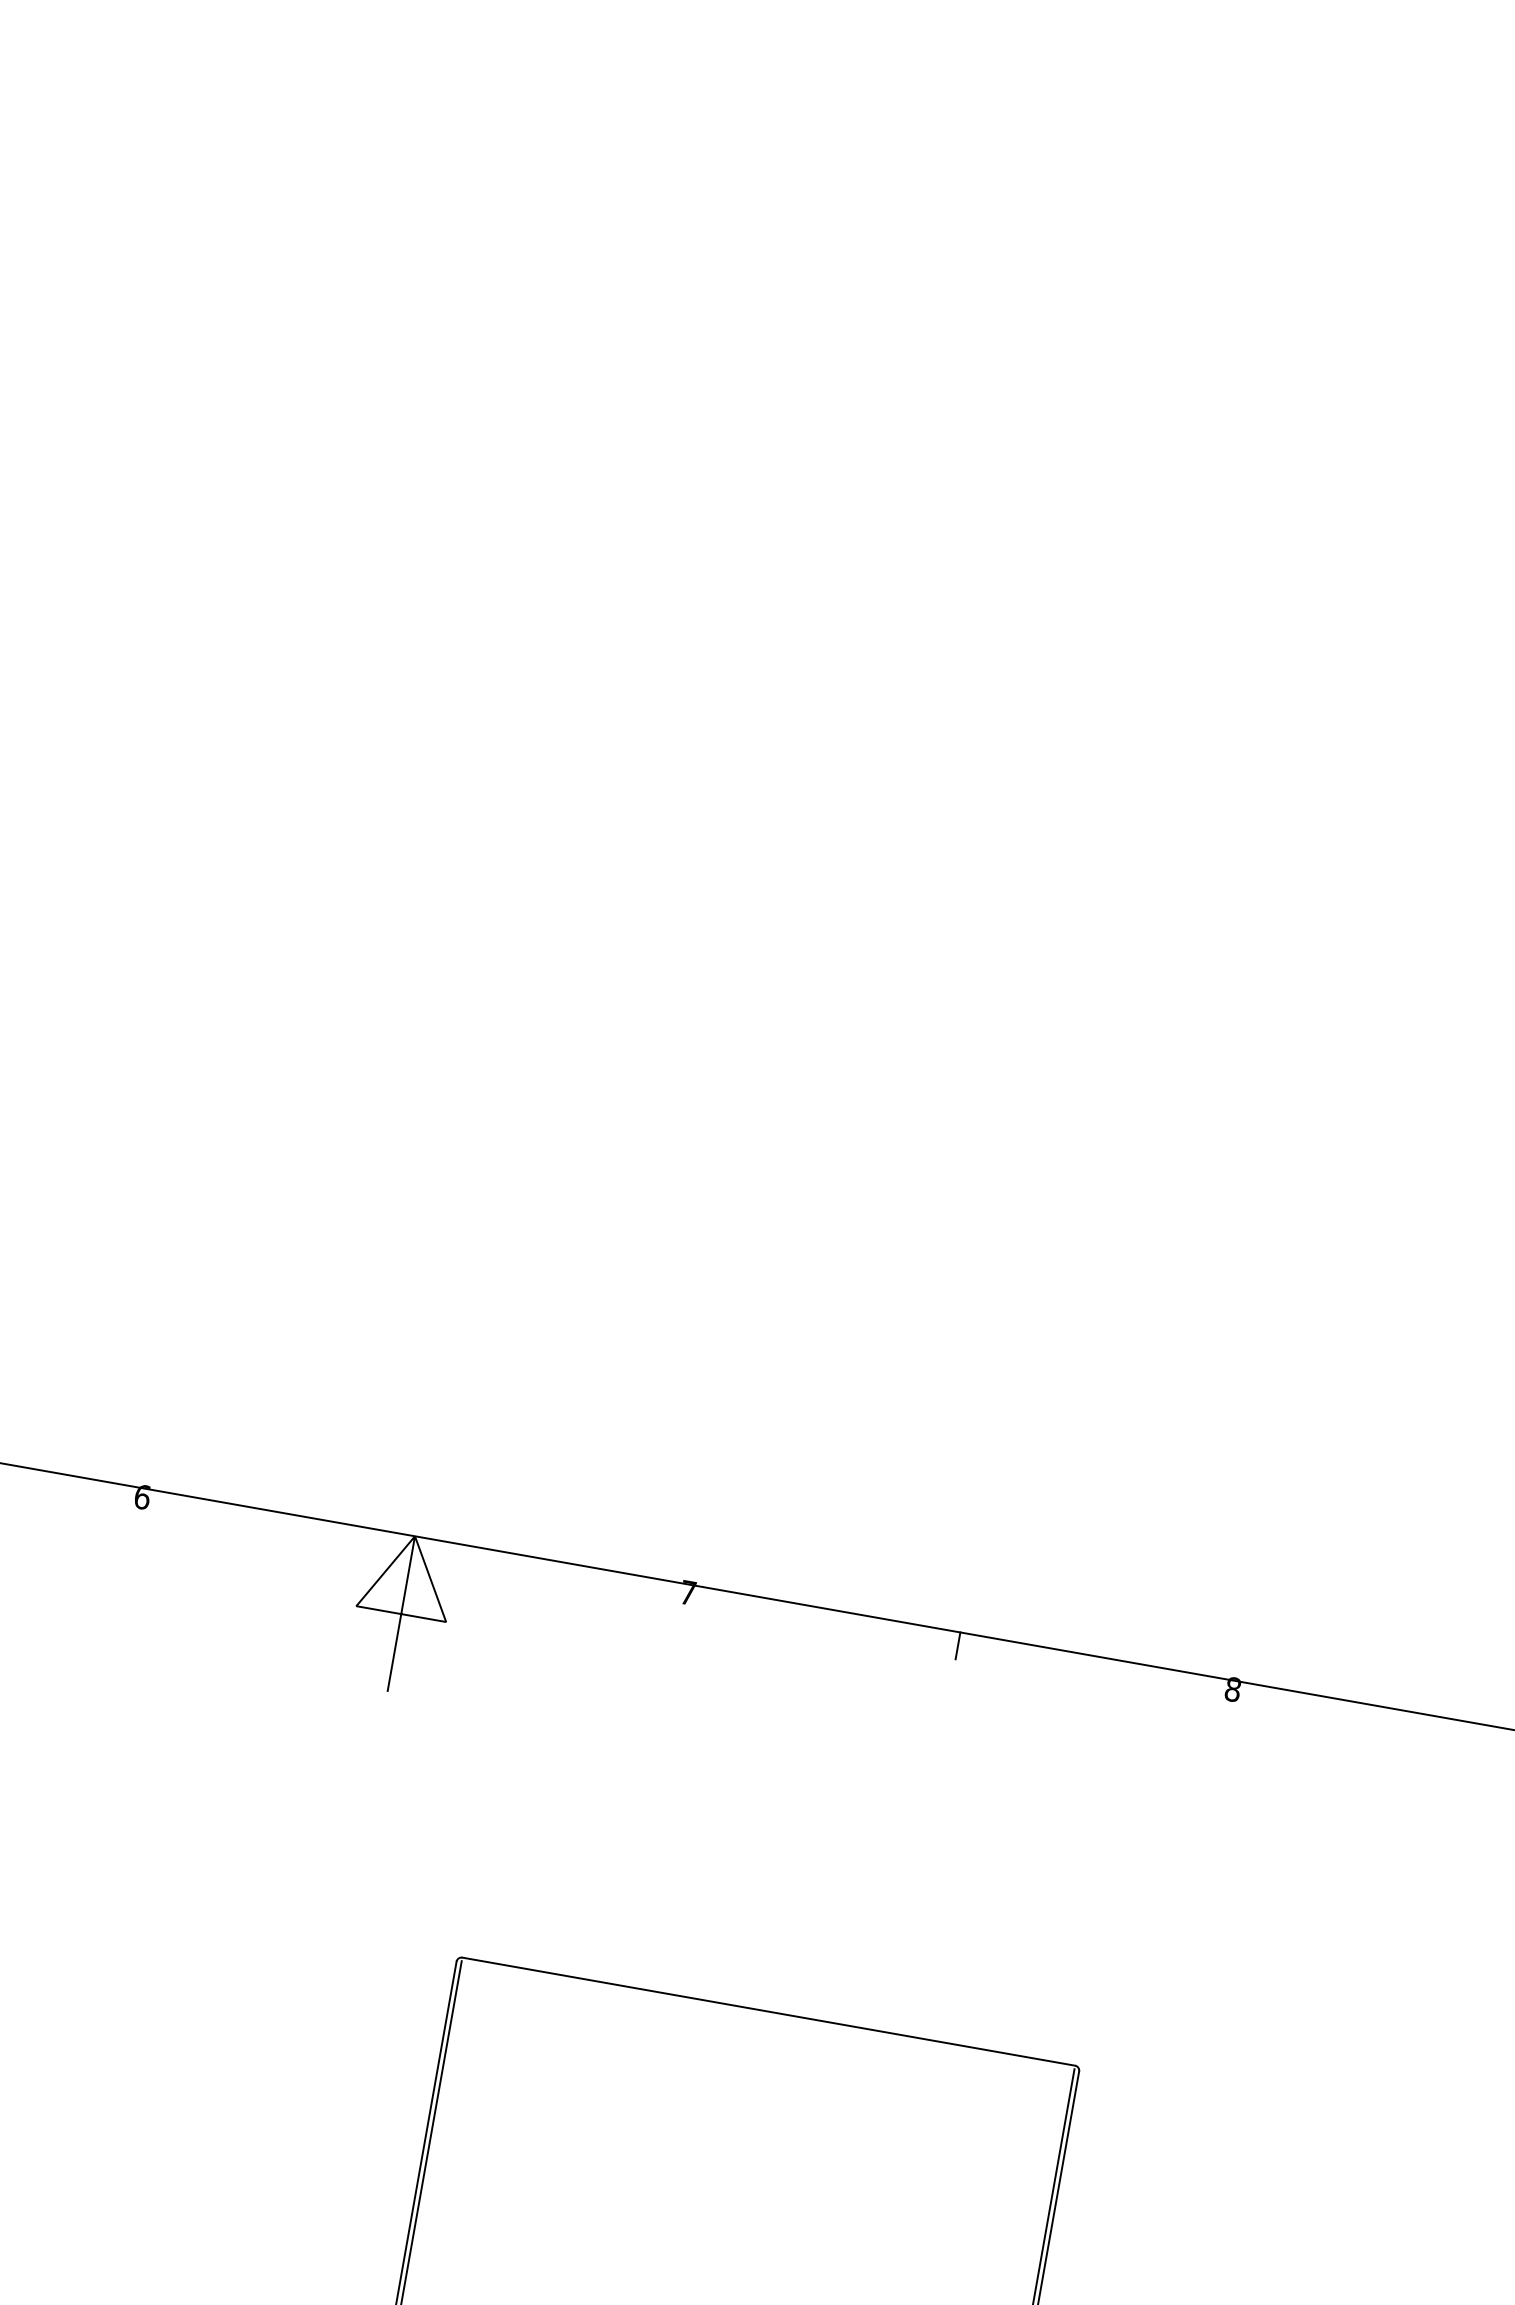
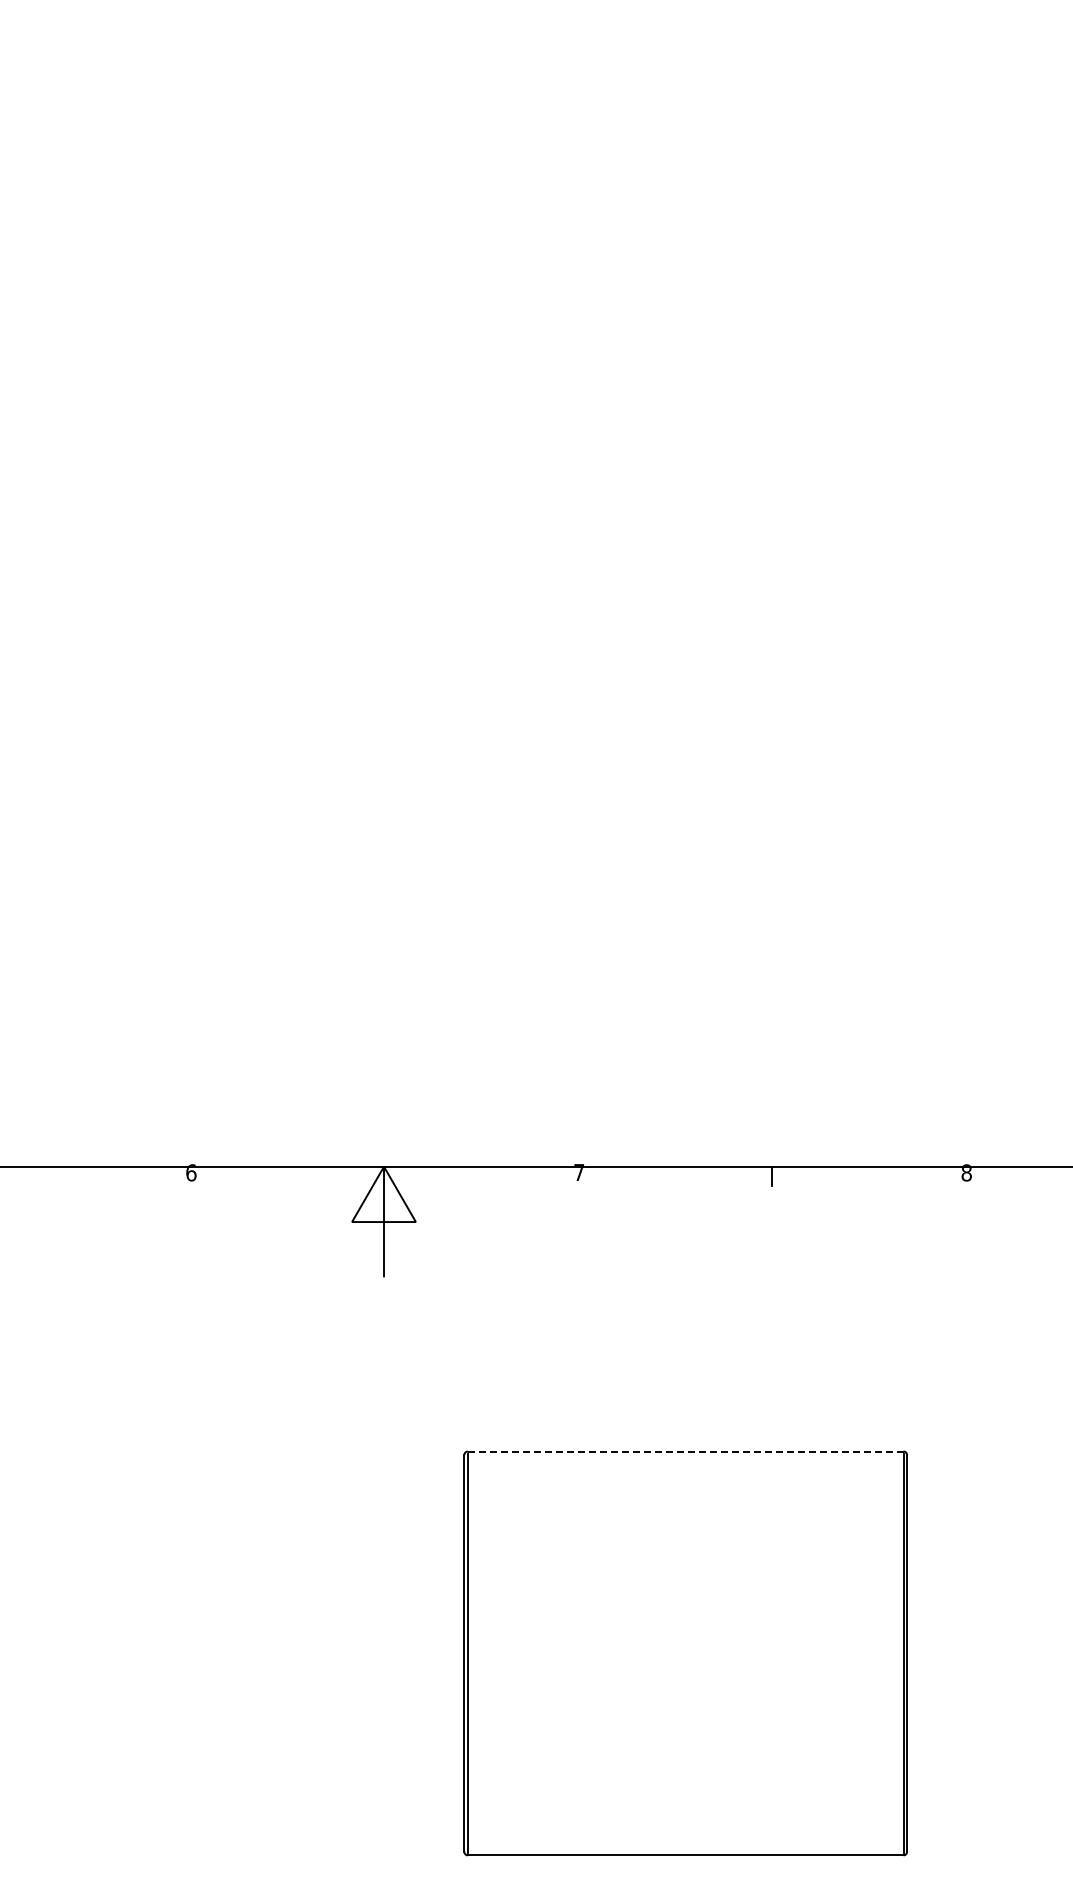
line: (768, 2011) -> (685, 1451), solid -> dashed

